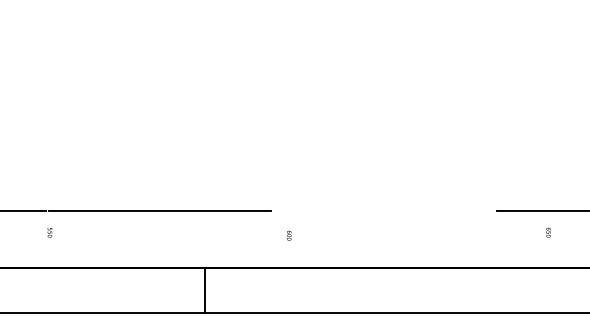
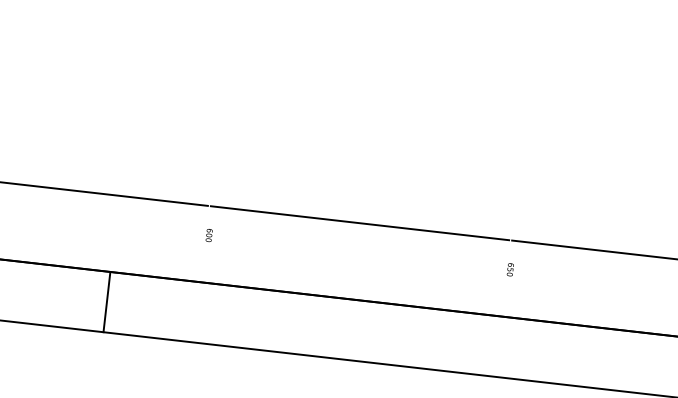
line: (384, 211) -> (360, 223), added
text: (548, 232) -> (510, 269), moved
text: (289, 235) -> (209, 235), moved

